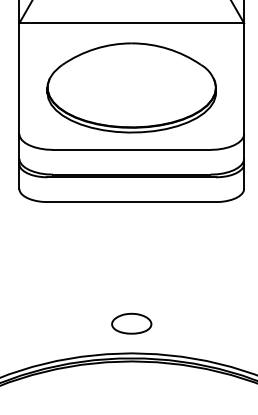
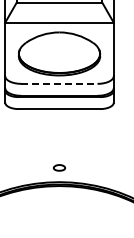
line: (131, 149) -> (59, 83), solid -> dashed
part: (131, 323) -> (59, 167), size x0.6

